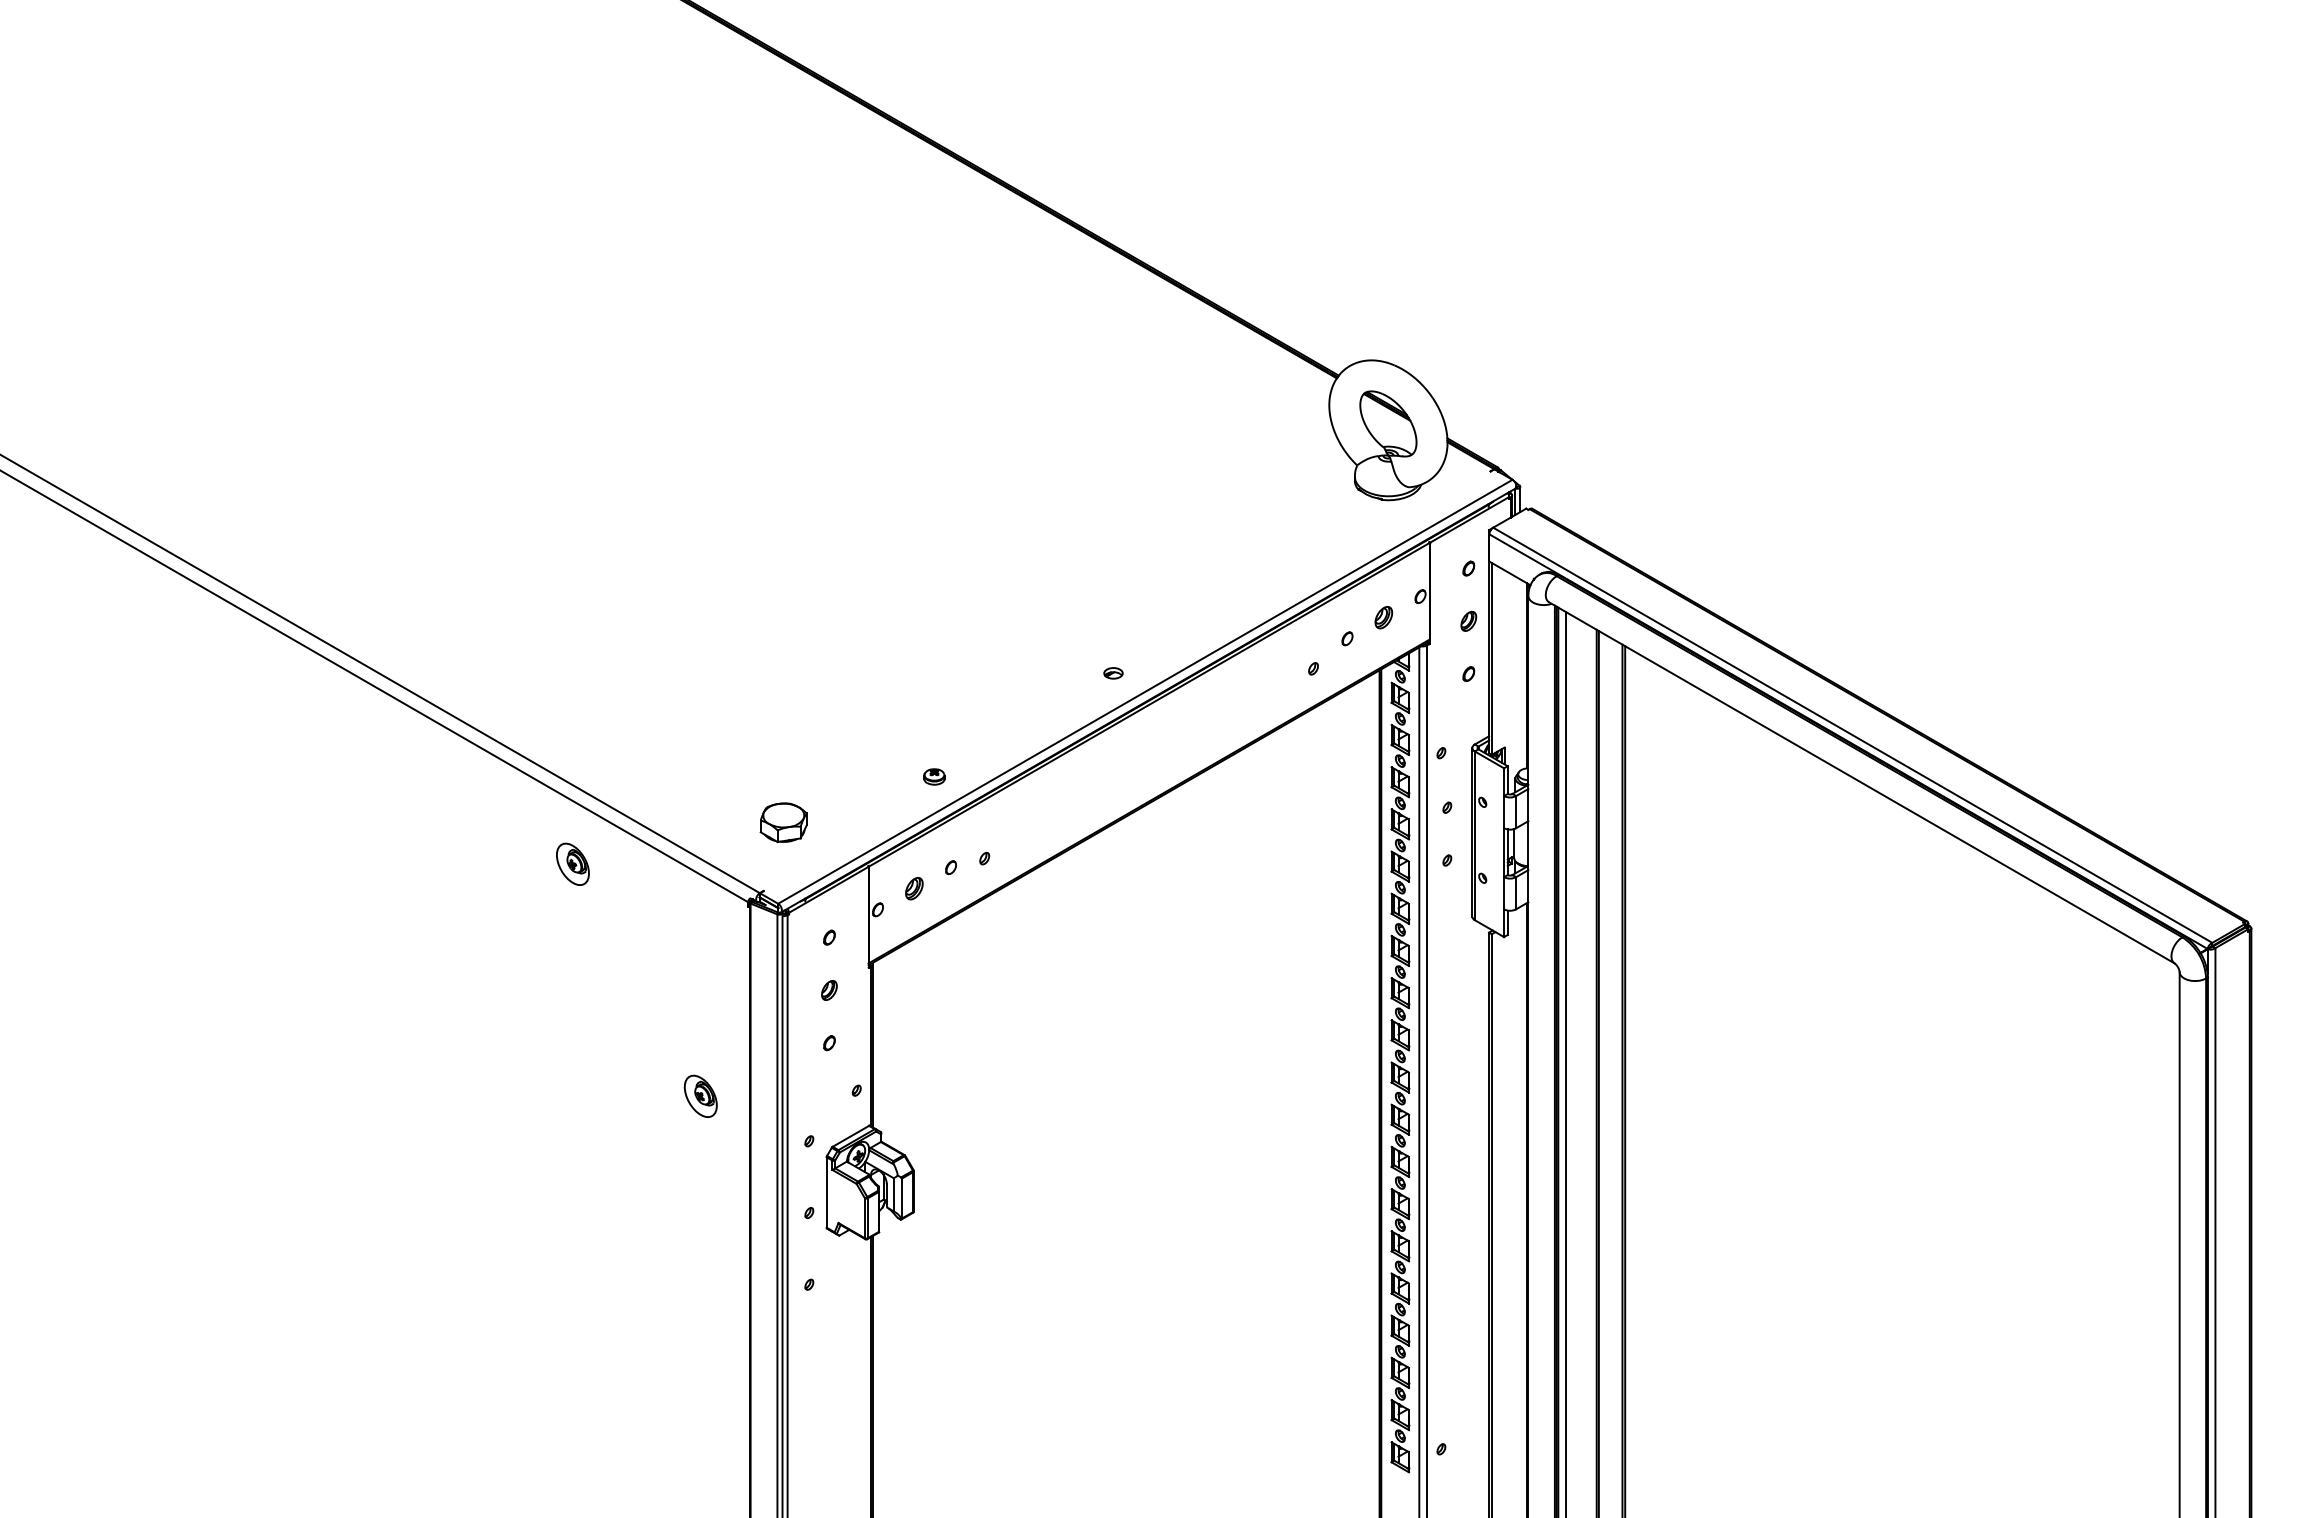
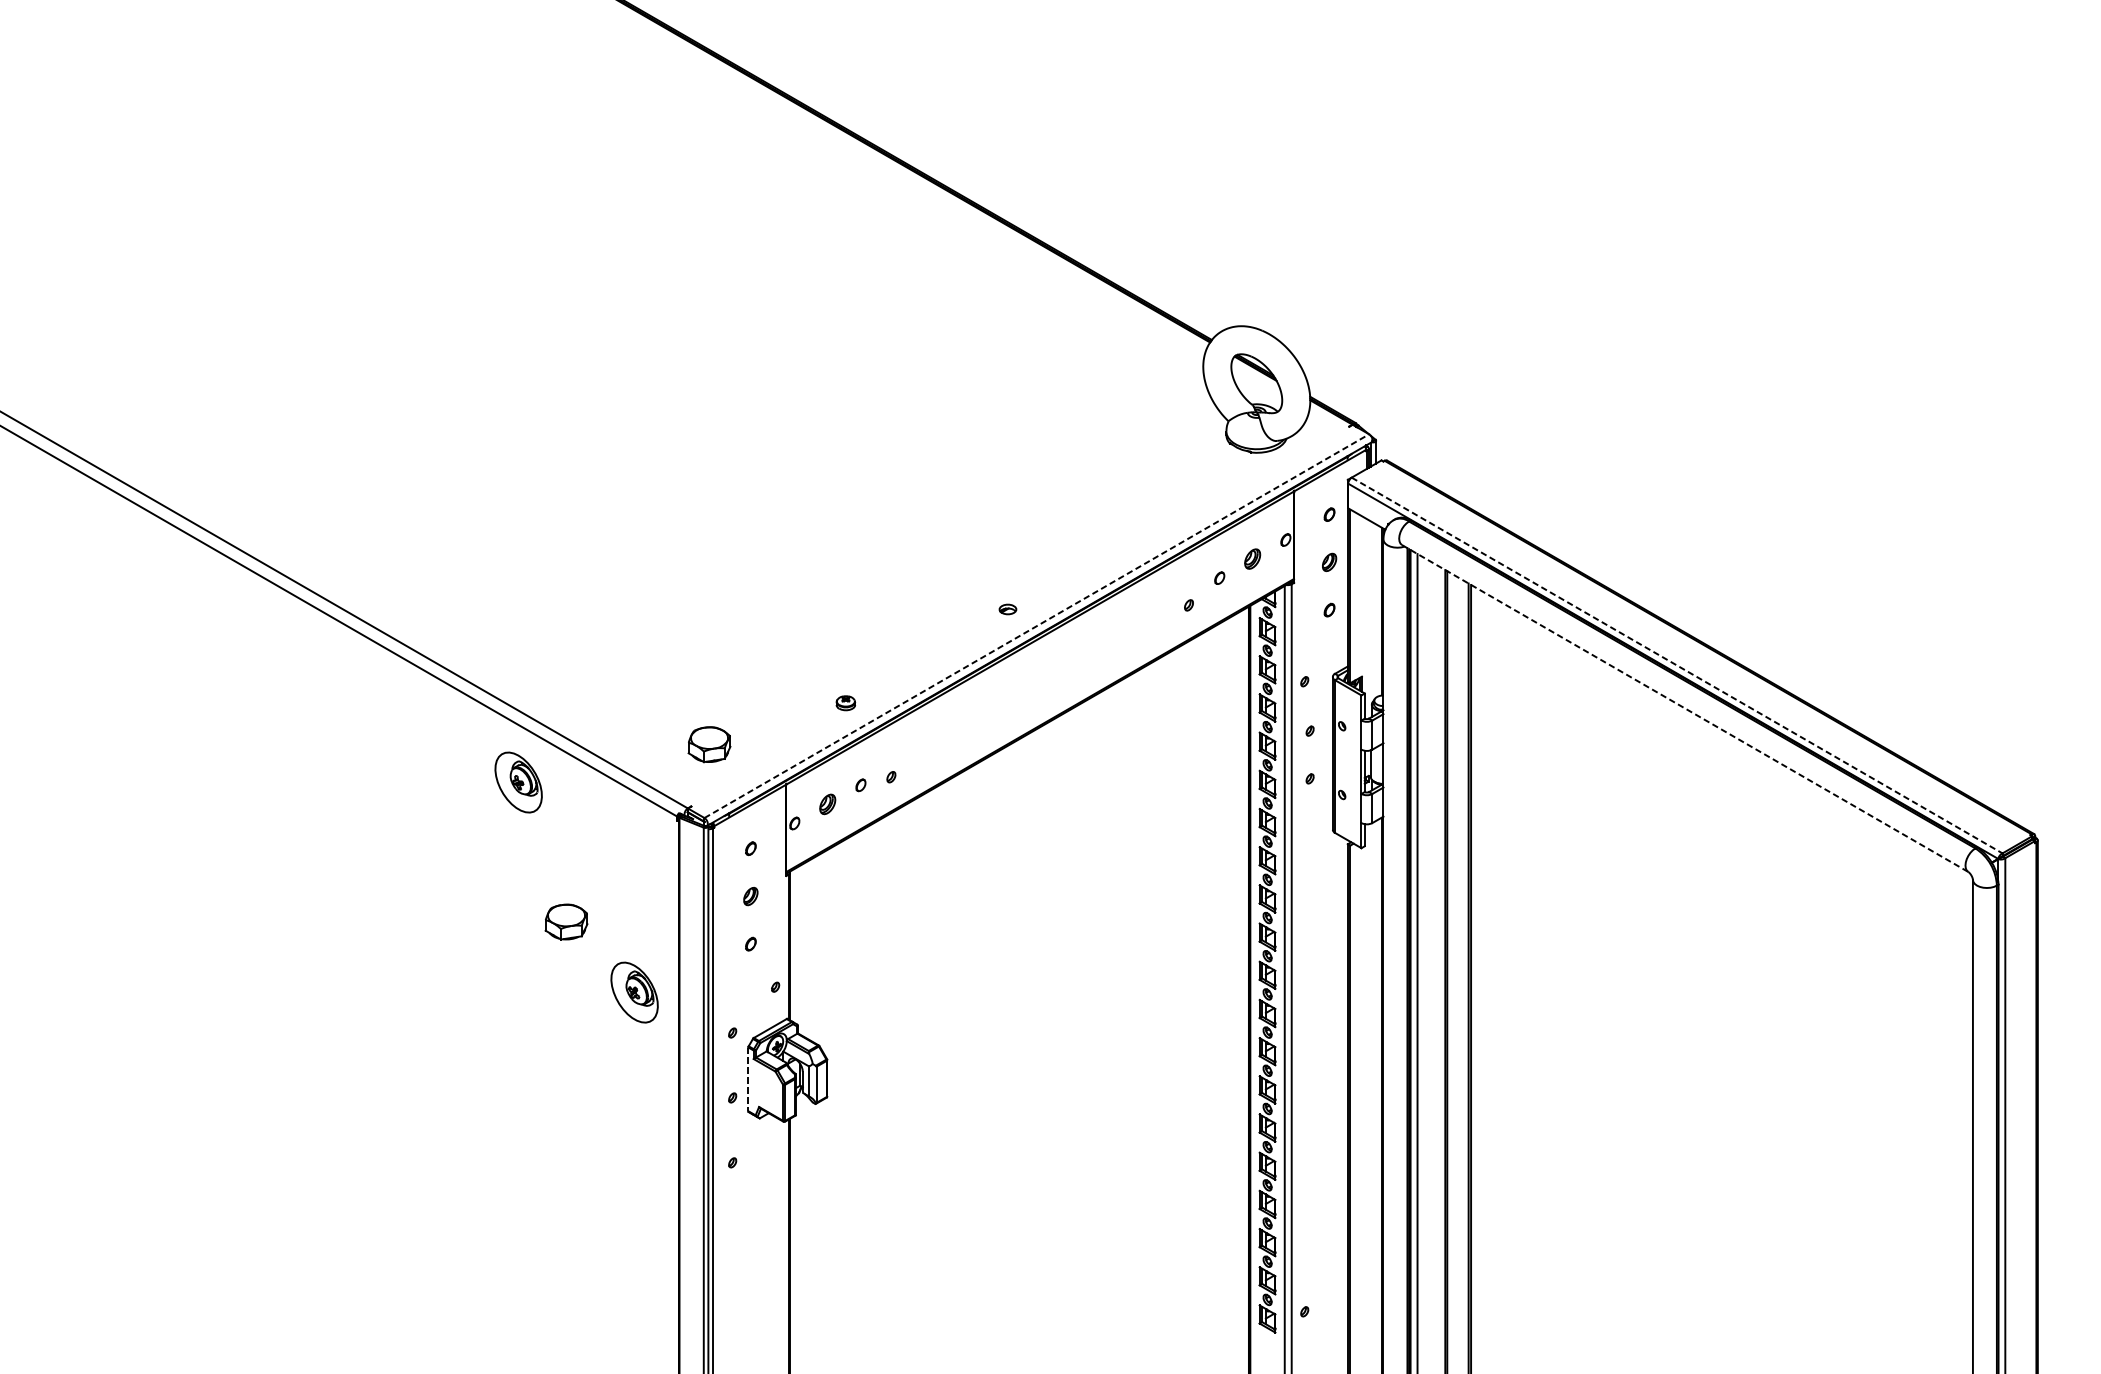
line: (1145, 691) -> (1036, 625), solid -> dashed
line: (1853, 735) -> (1677, 665), solid -> dashed
line: (1862, 783) -> (1685, 709), solid -> dashed
part: (572, 863) -> (518, 781), size x1.6
part: (625, 1018) -> (566, 921), added
part: (700, 1095) -> (634, 991), size x1.6
line: (826, 1192) -> (748, 1079), solid -> dashed

